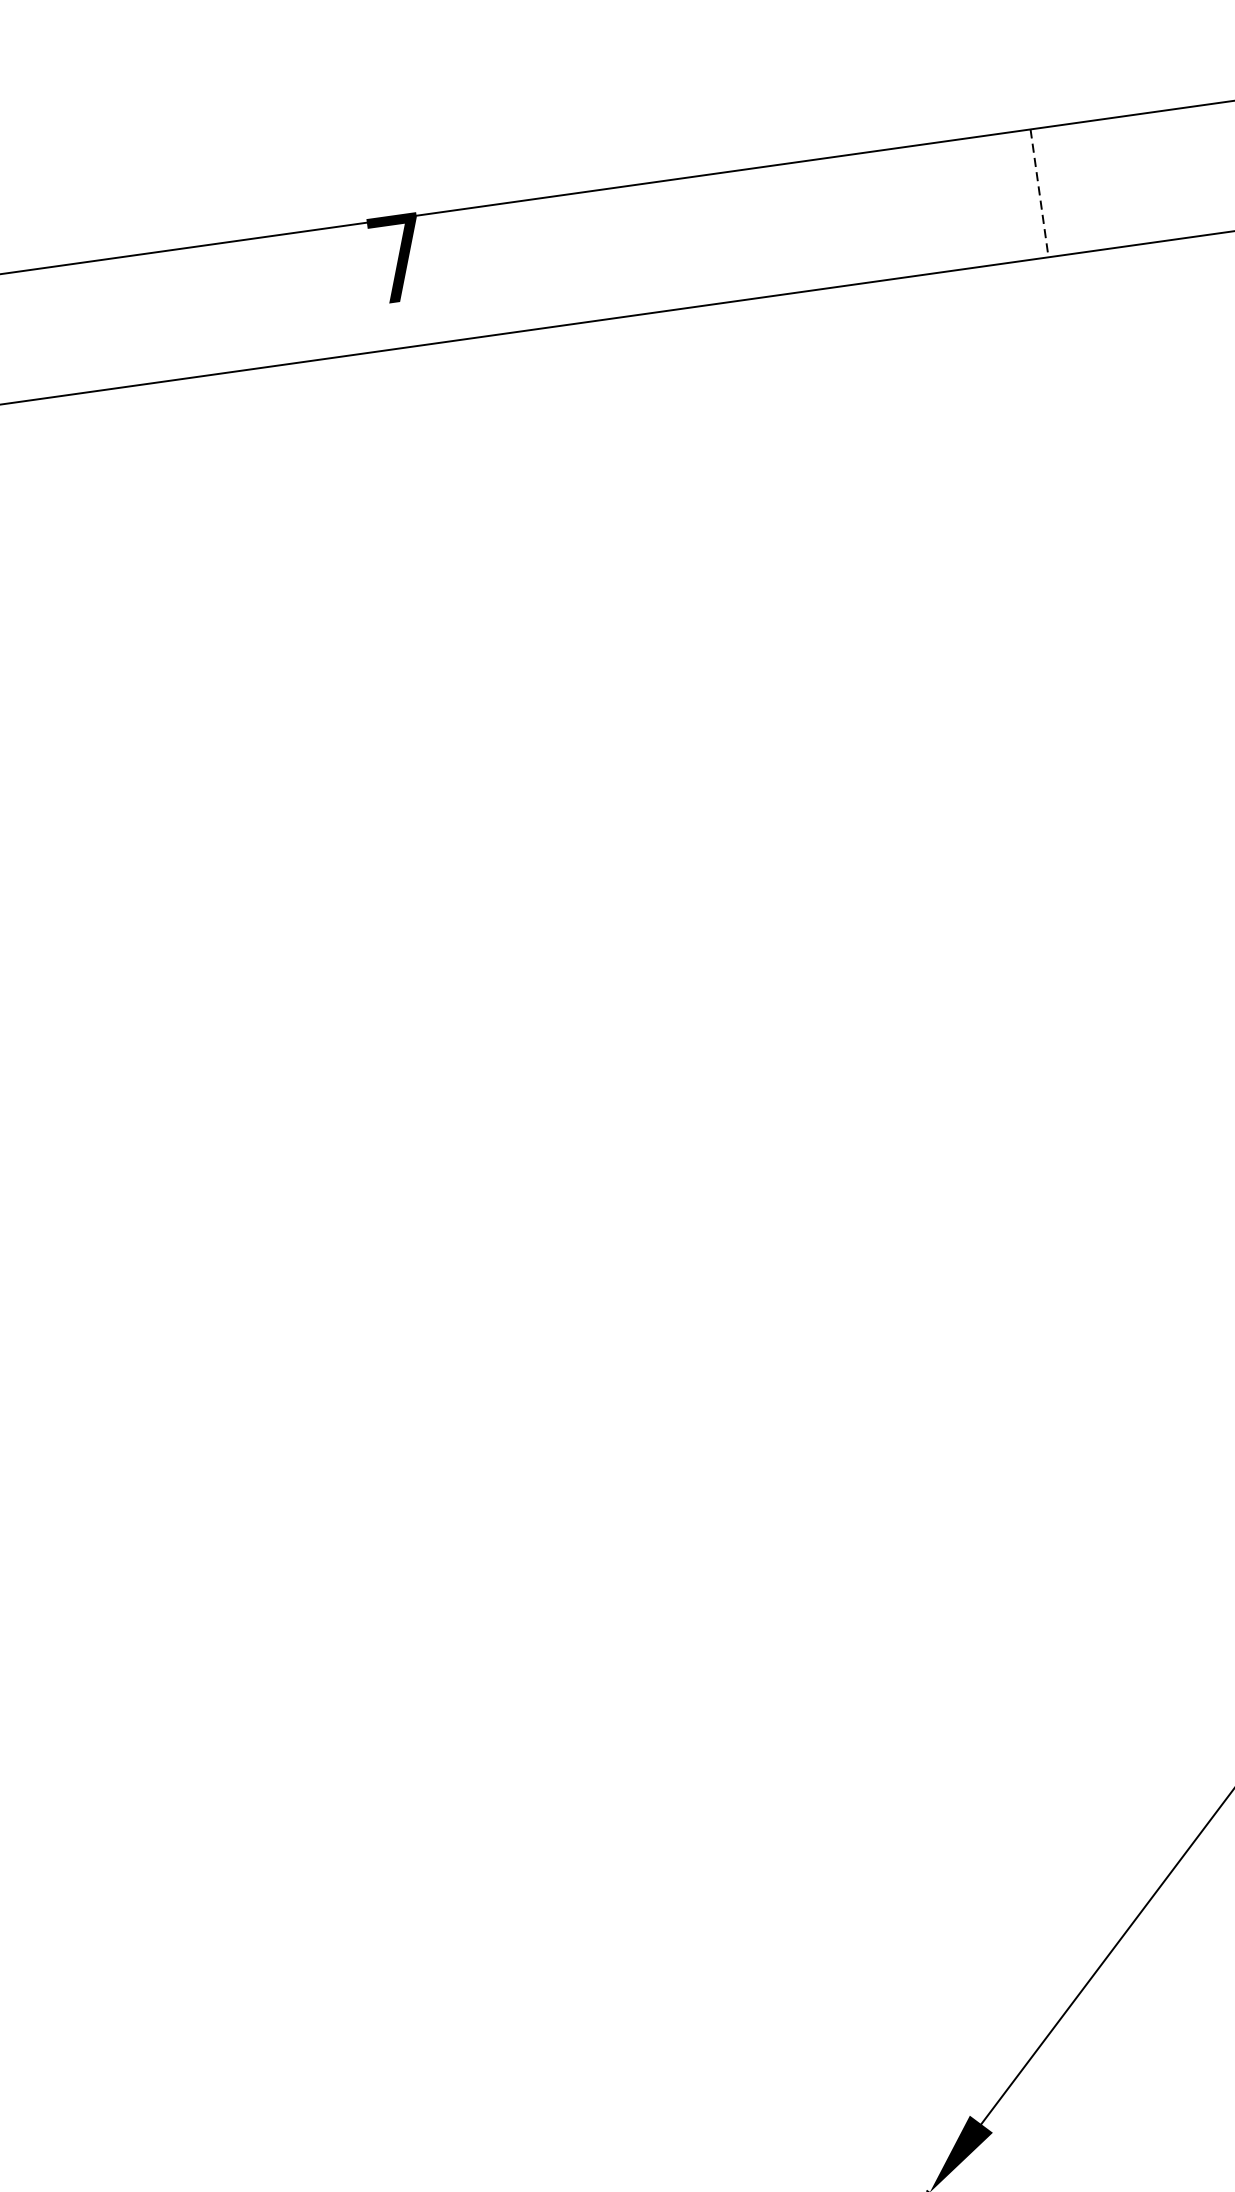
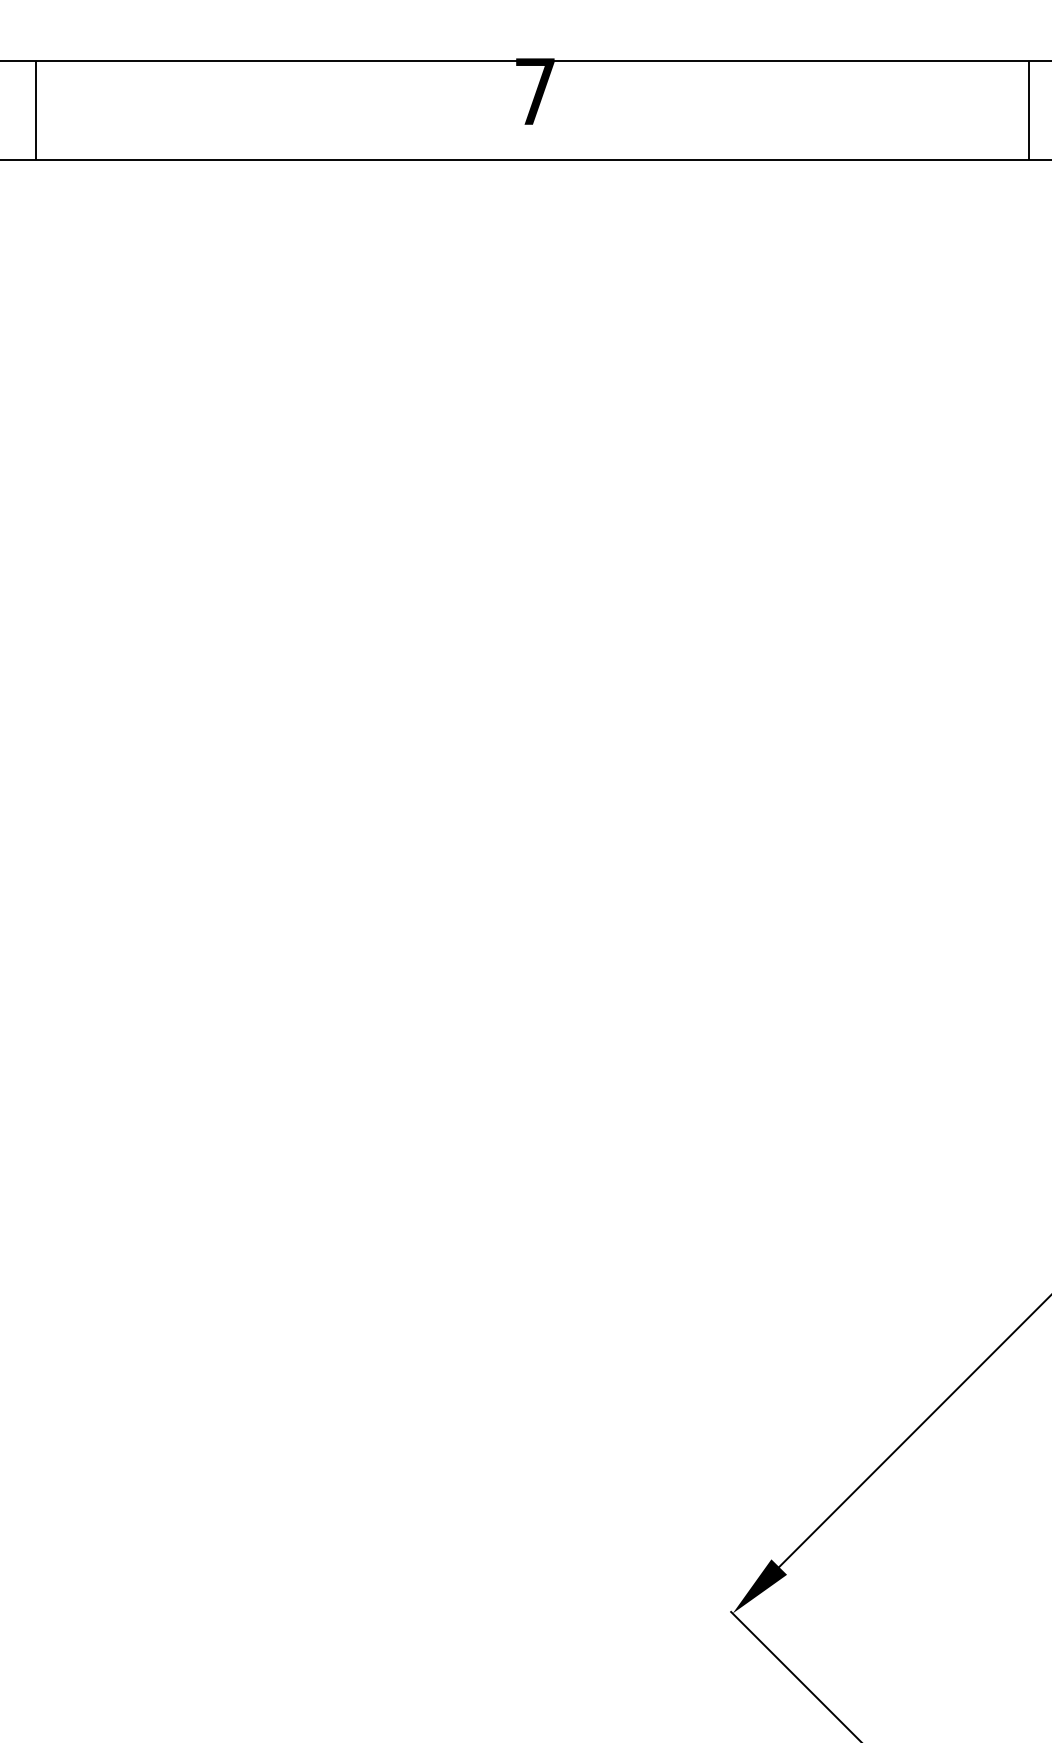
line: (1039, 194) -> (1028, 111), dashed -> solid

